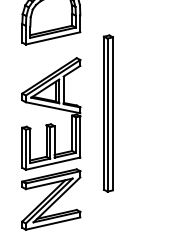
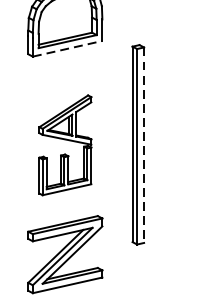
line: (53, 38) -> (68, 48), solid -> dashed
part: (51, 113) -> (65, 144), size x0.7
line: (112, 113) -> (143, 144), solid -> dashed

